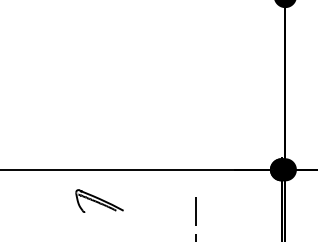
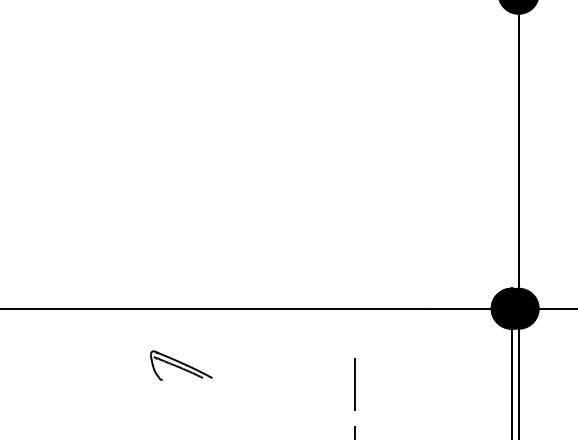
part: (99, 200) -> (180, 364), size x0.71

